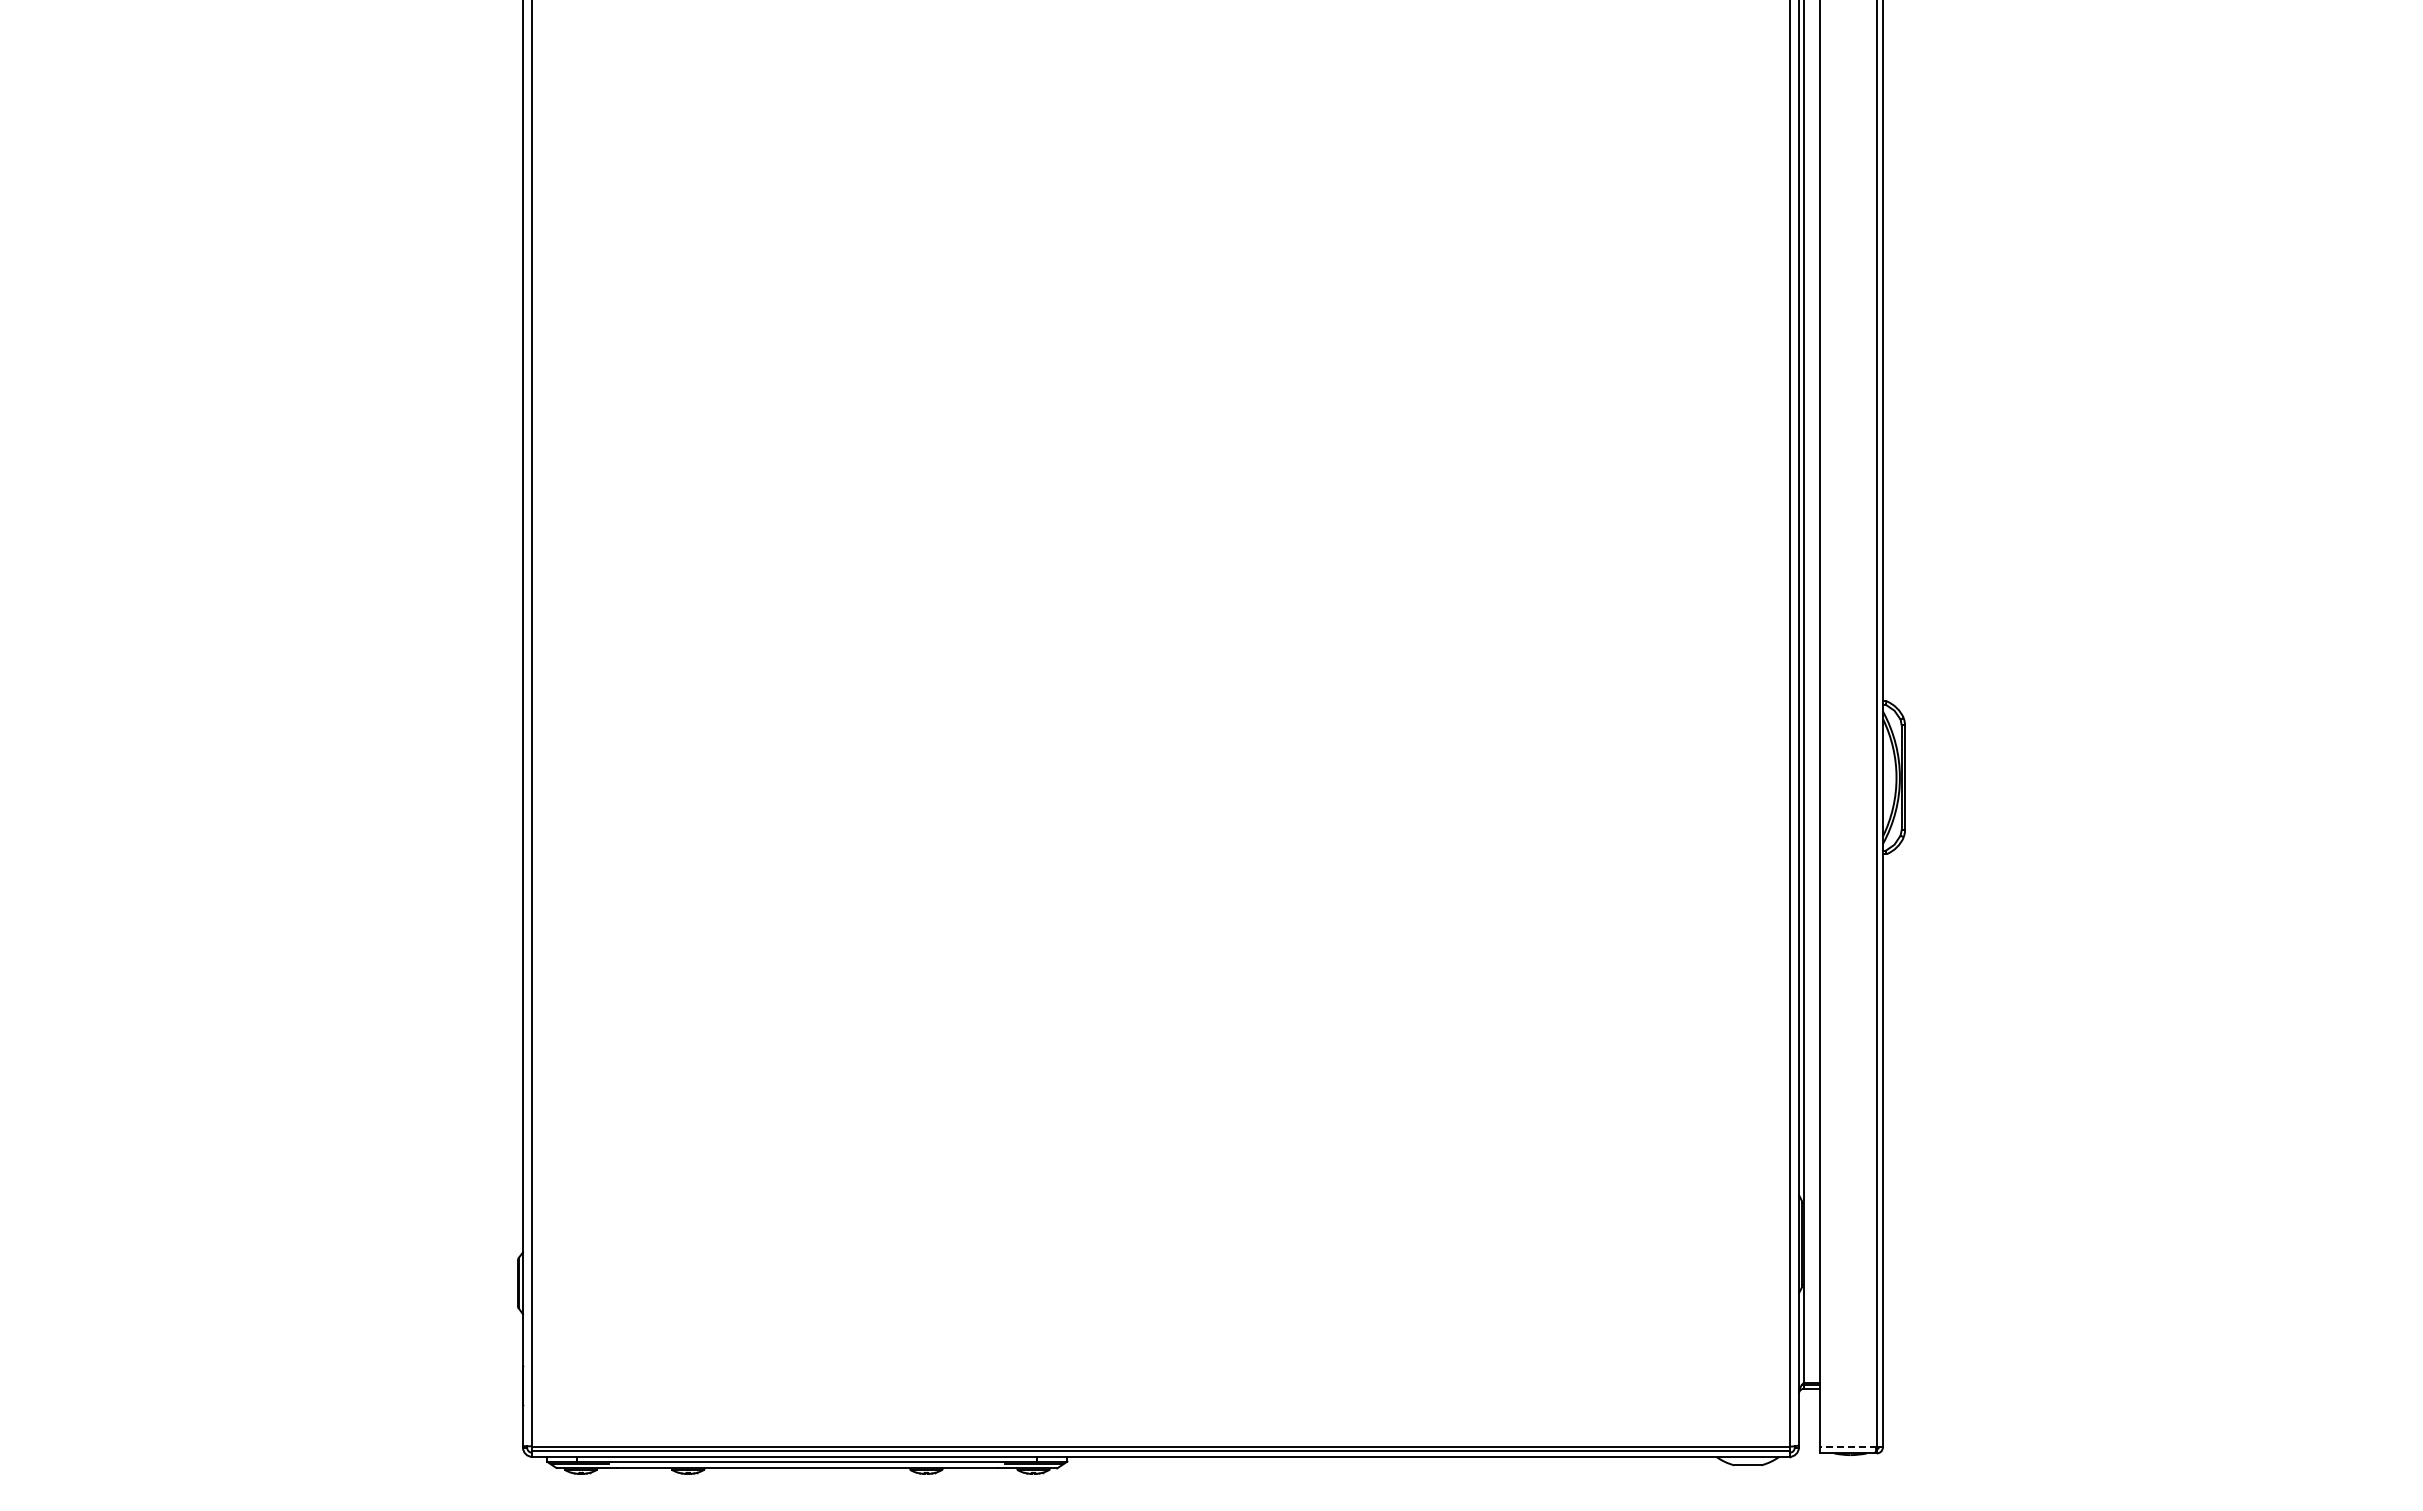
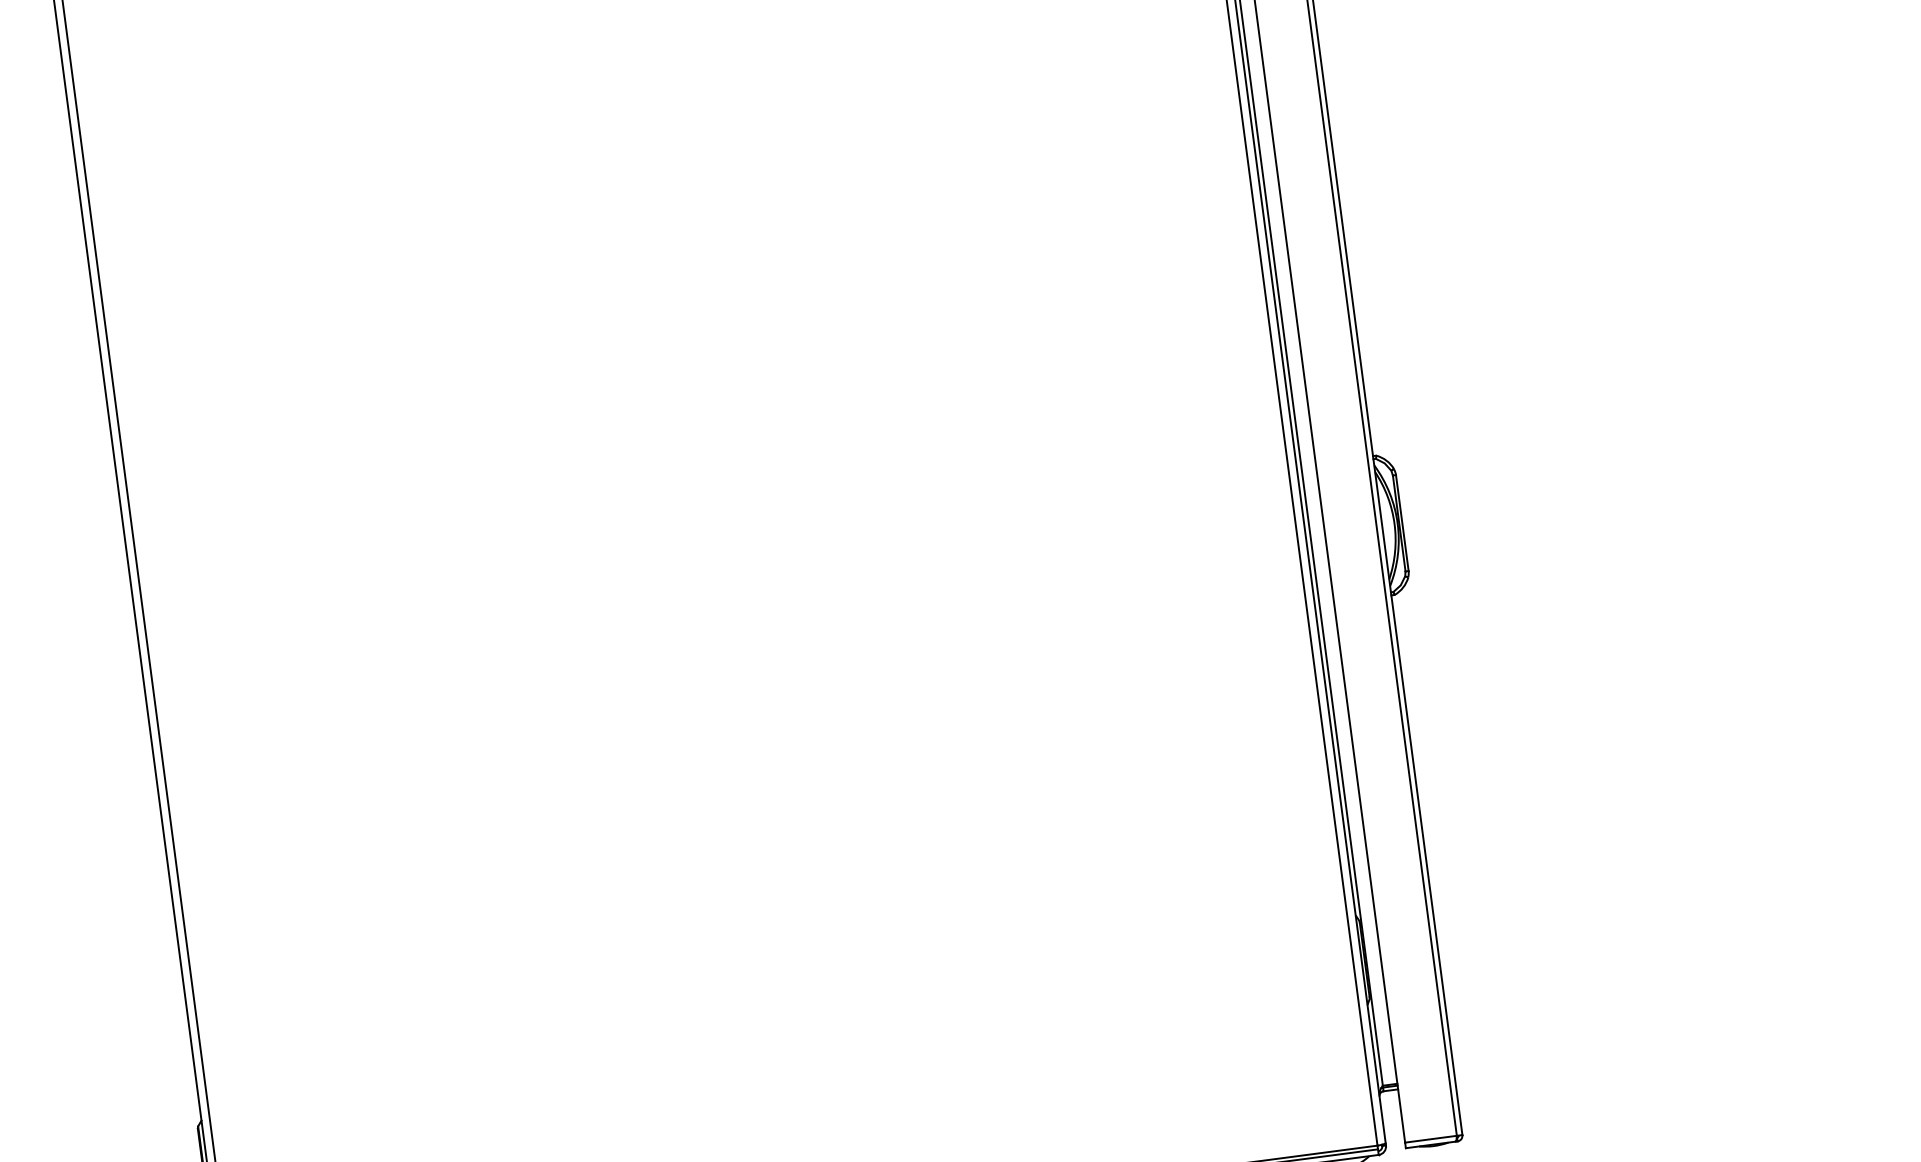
line: (1847, 1447) -> (1430, 1139), dashed -> solid

